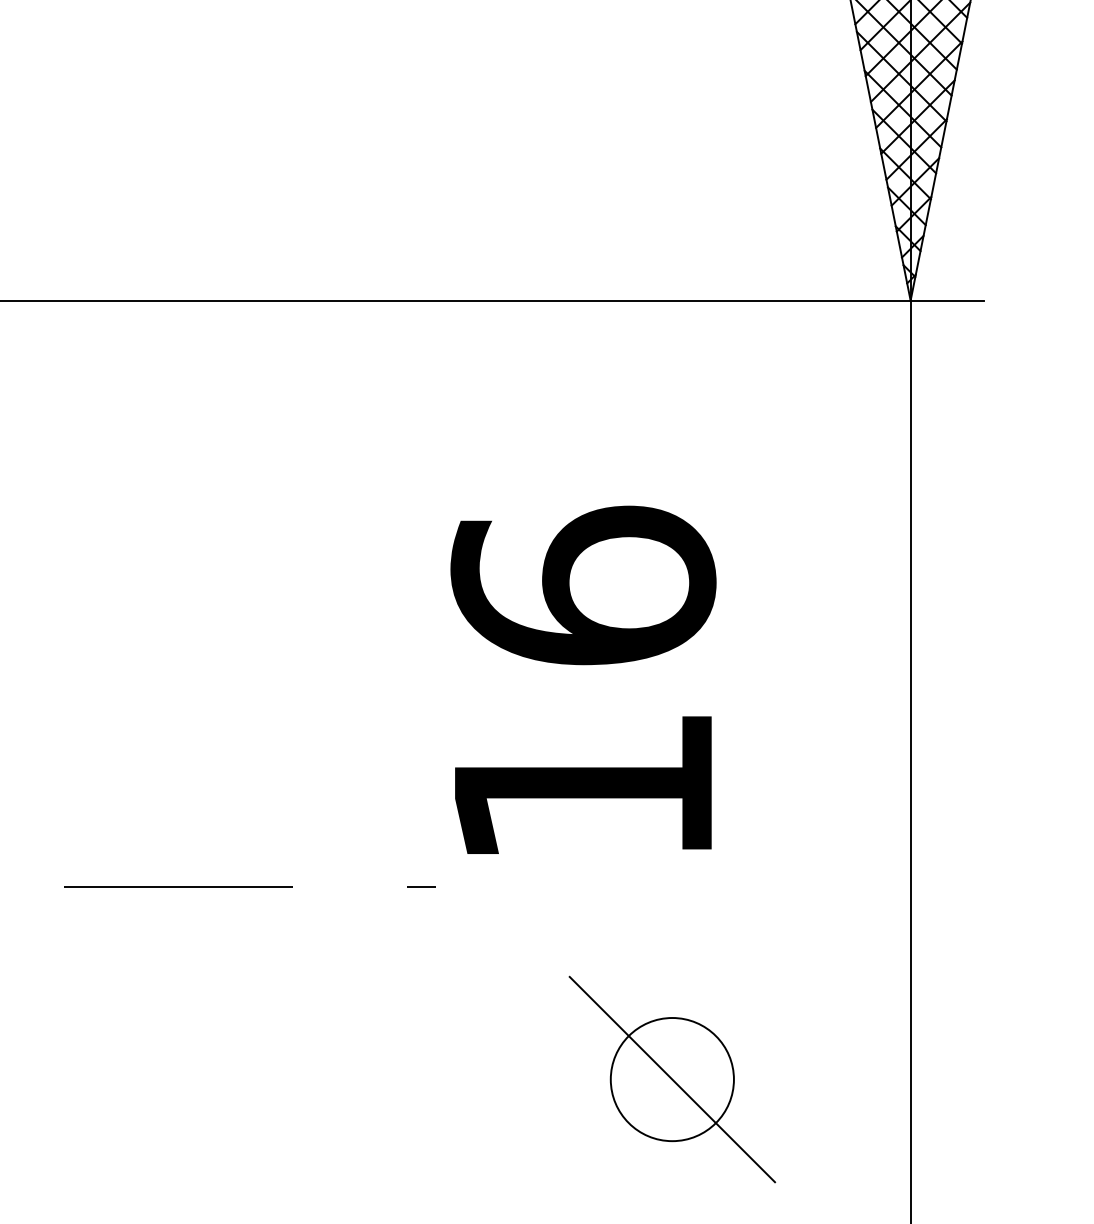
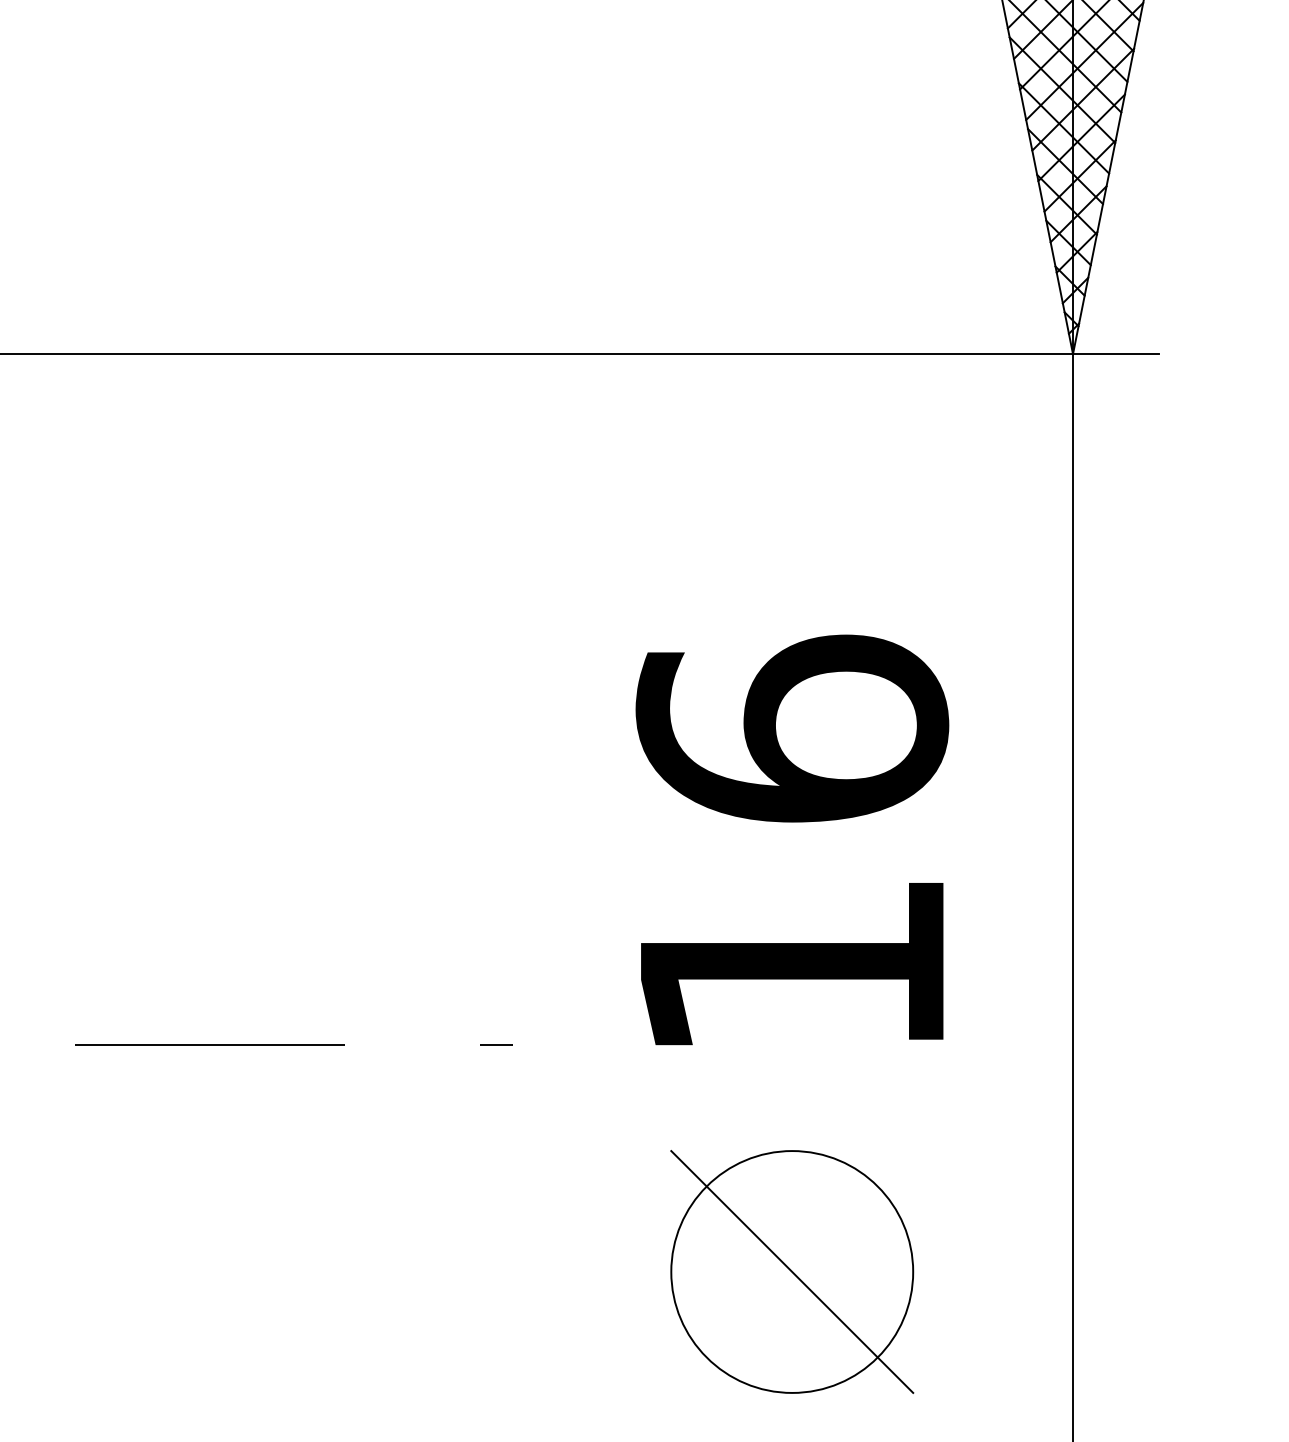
text: (583, 679) -> (792, 839), moved
circle: (672, 1079) -> (792, 1271), size x1.67

